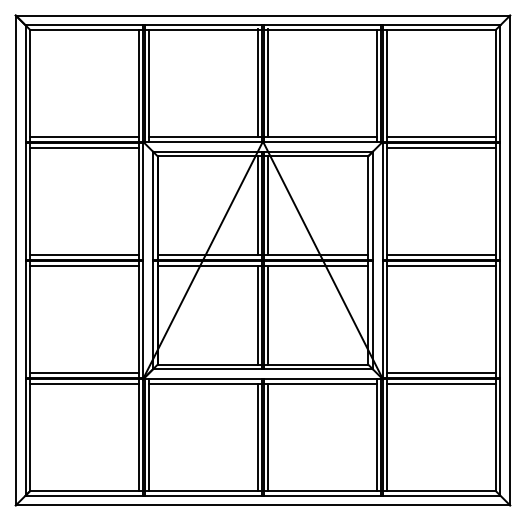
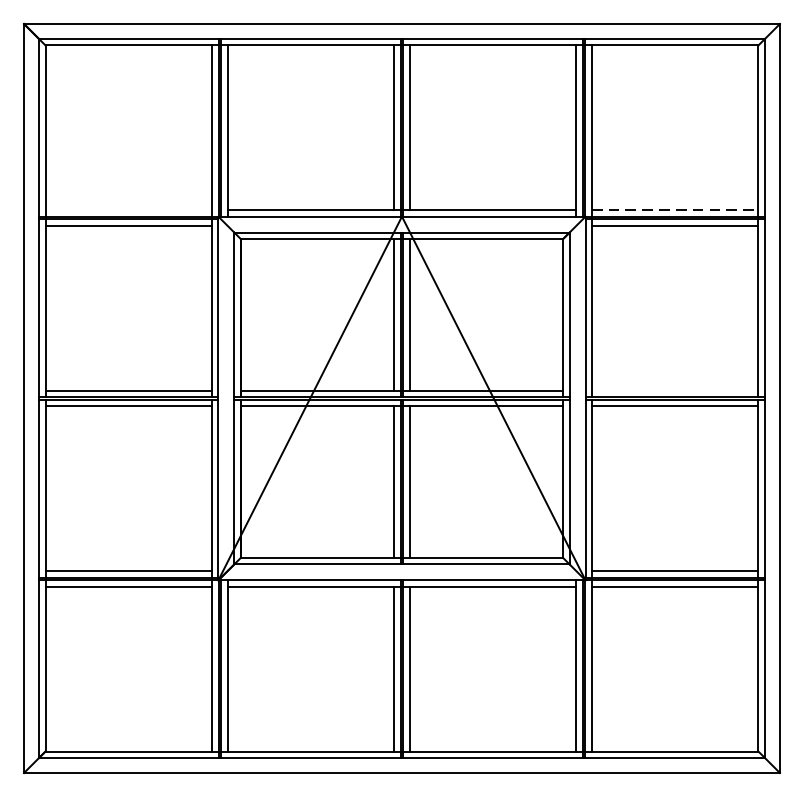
line: (83, 137) -> (127, 210), removed
line: (441, 137) -> (674, 210), solid -> dashed
line: (441, 255) -> (674, 390), removed

